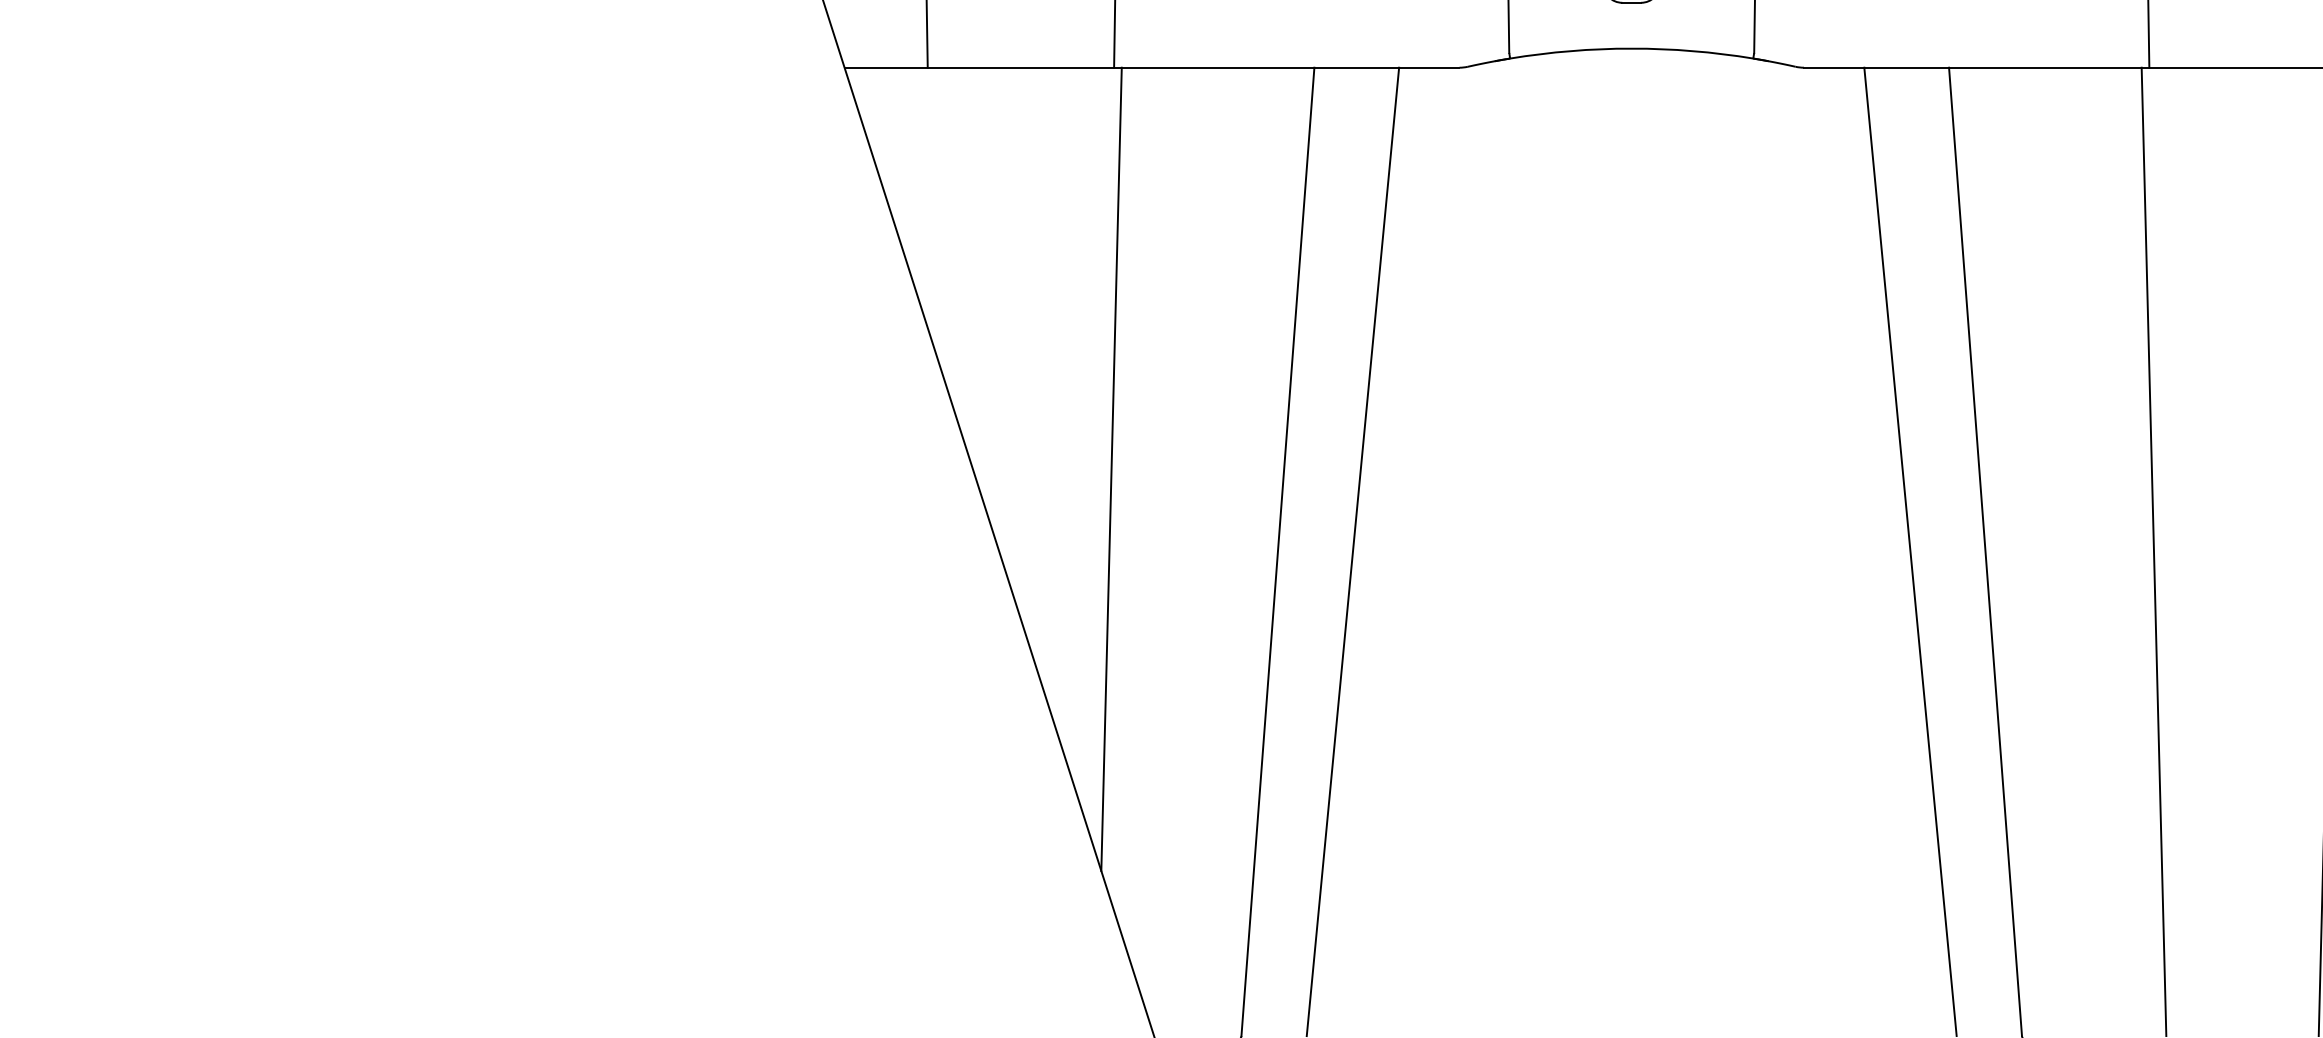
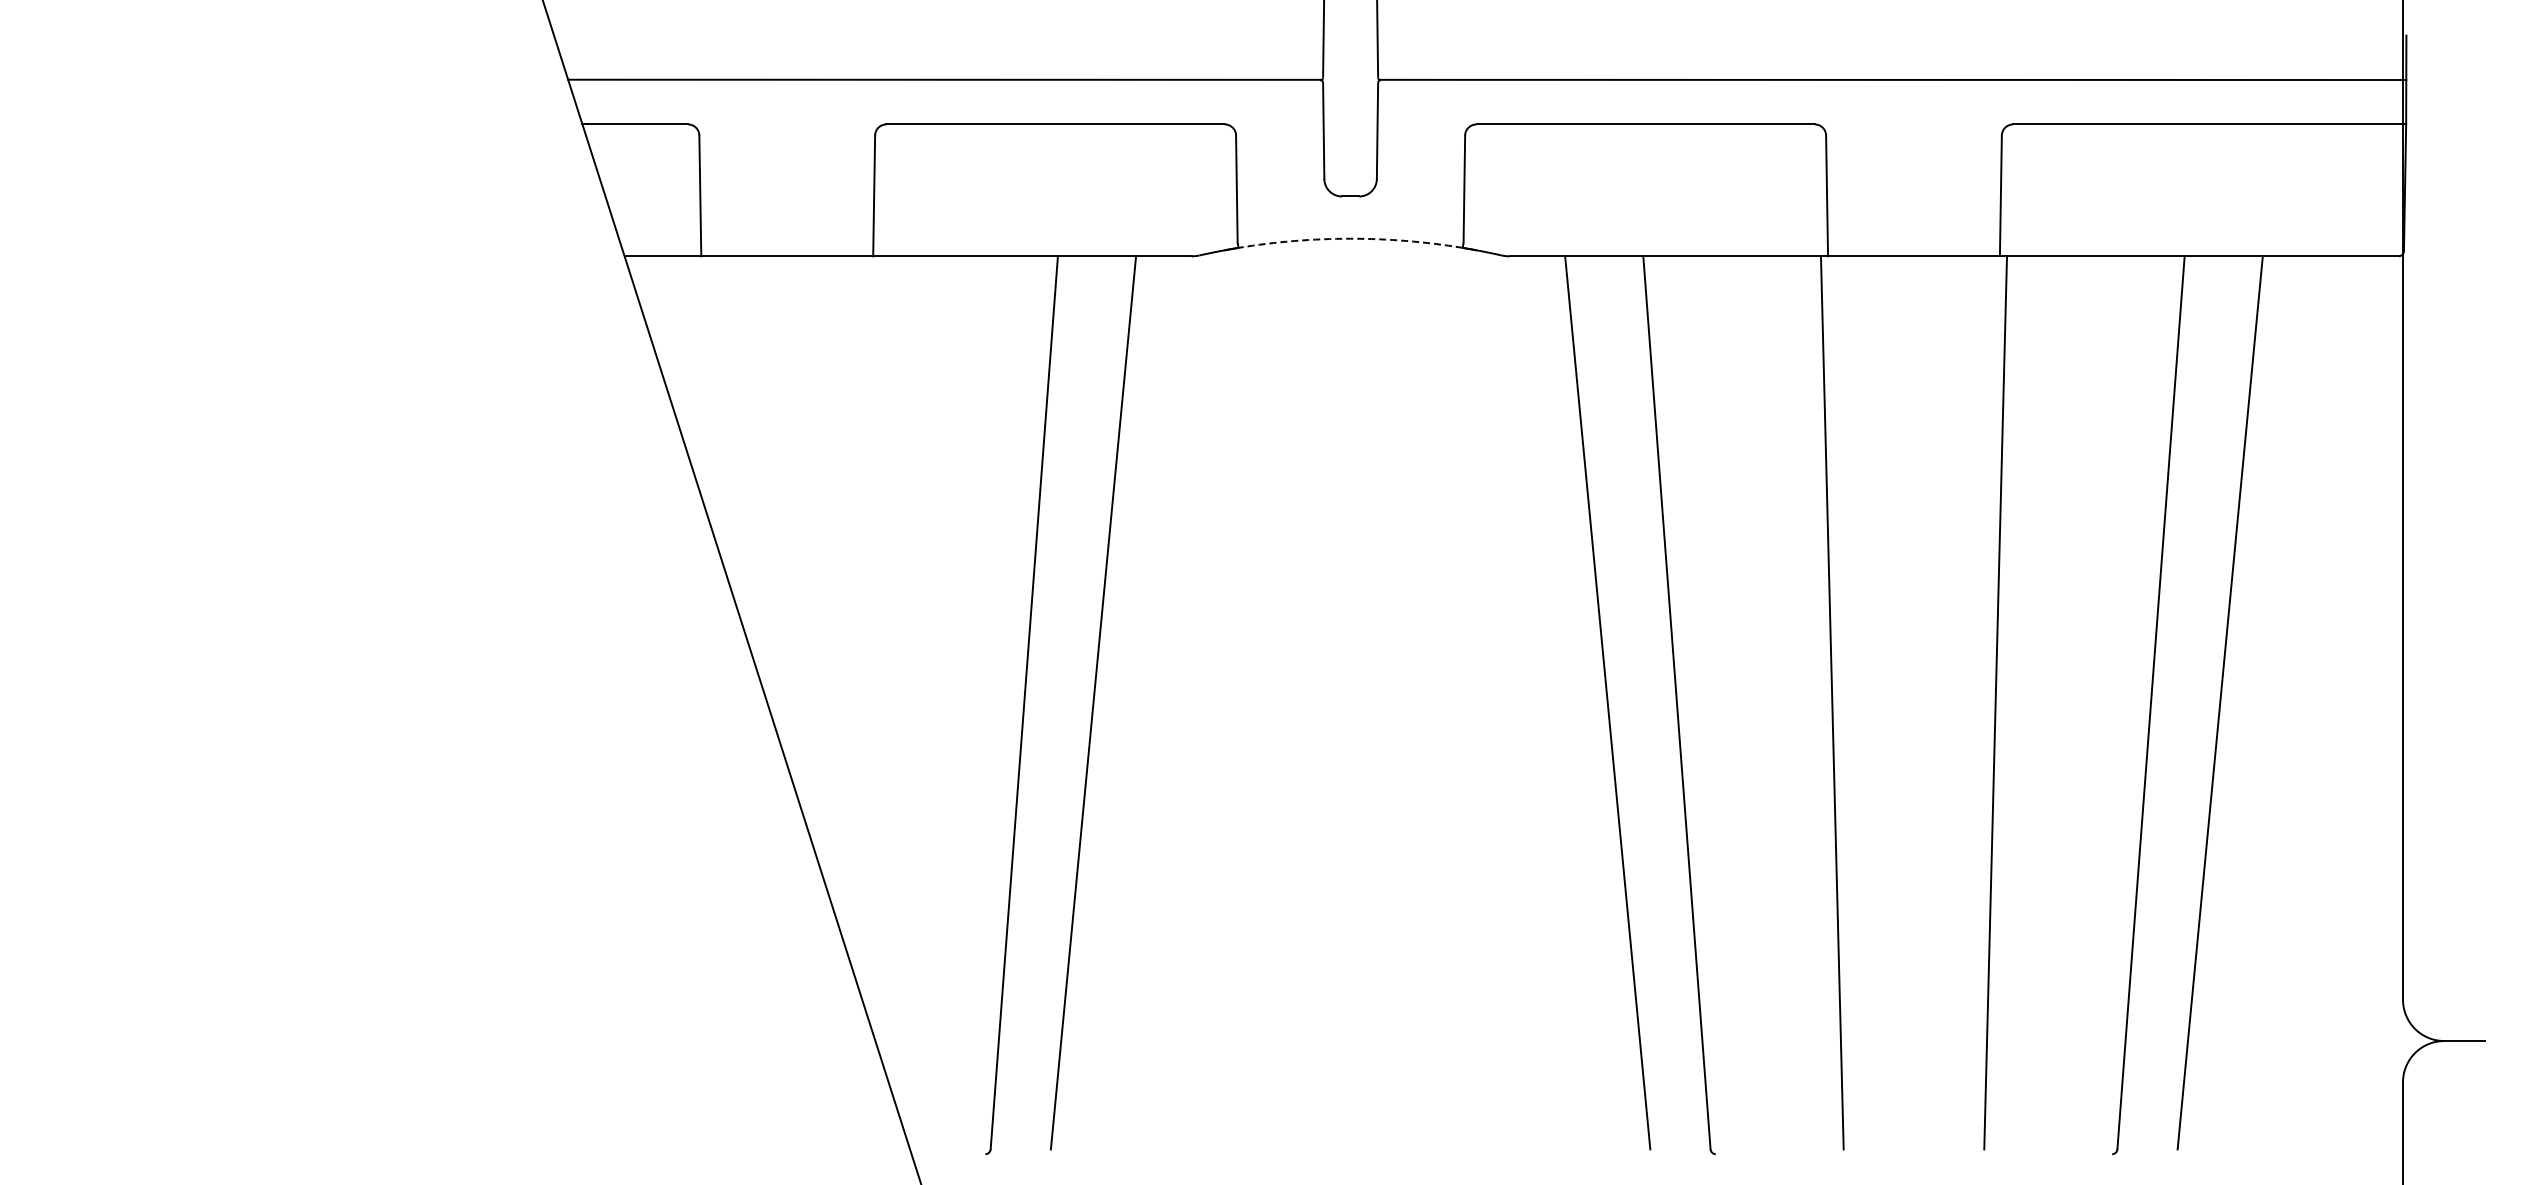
arc: (1631, 48) -> (1350, 238), solid -> dashed
line: (1111, 469) -> (870, 626), removed

